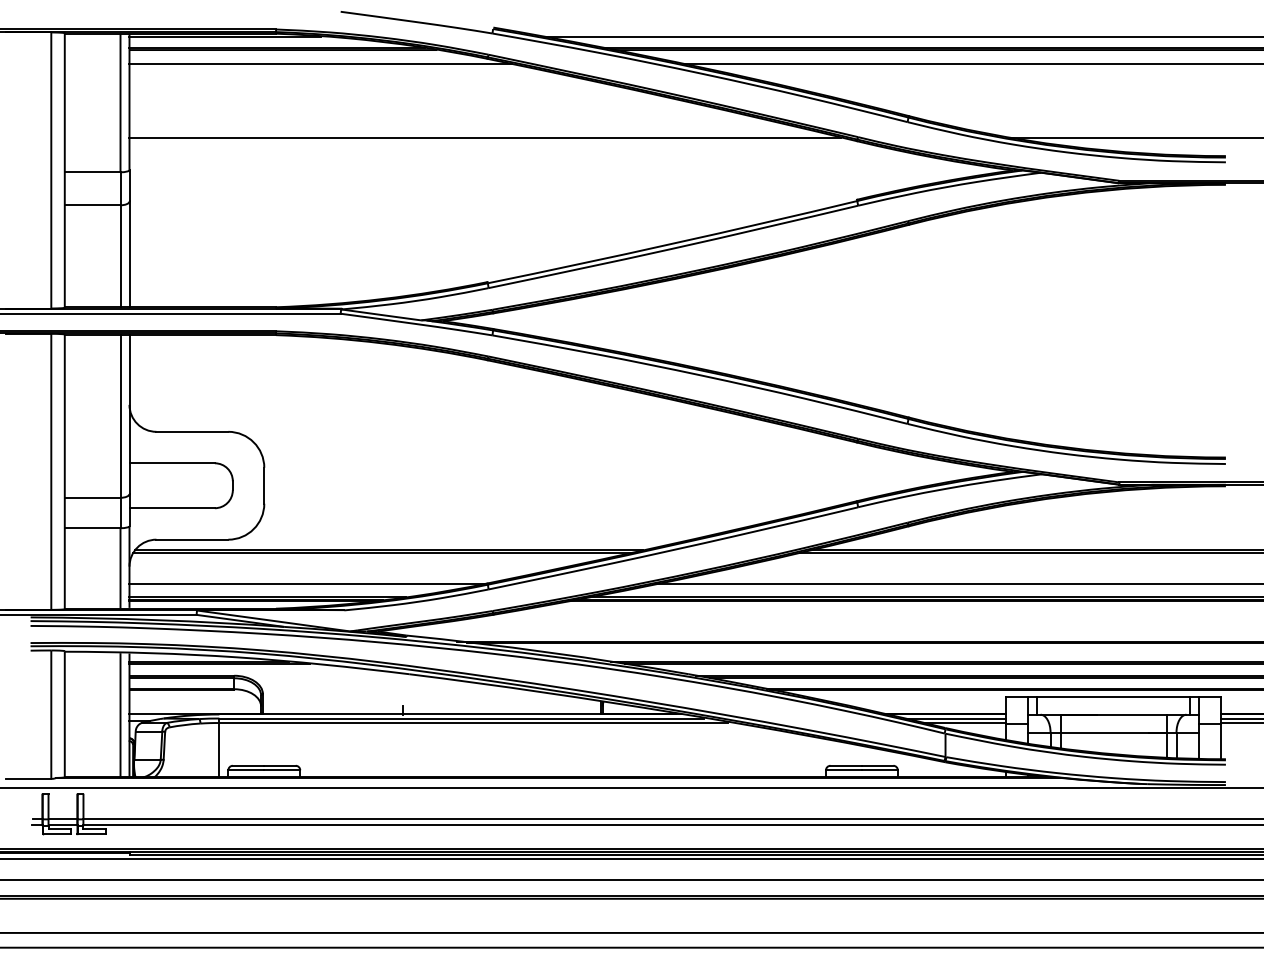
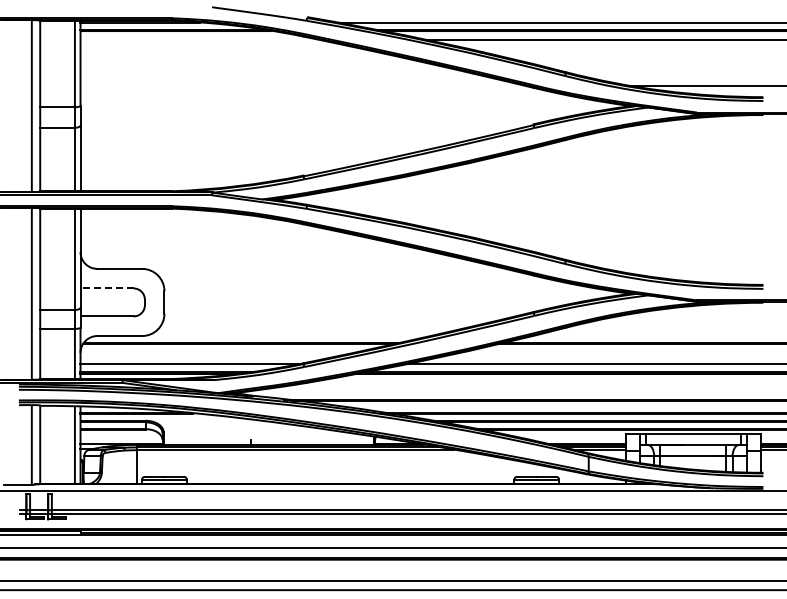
line: (320, 63) -> (199, 39), removed
line: (484, 137) -> (301, 85), removed
line: (172, 463) -> (107, 288), solid -> dashed

